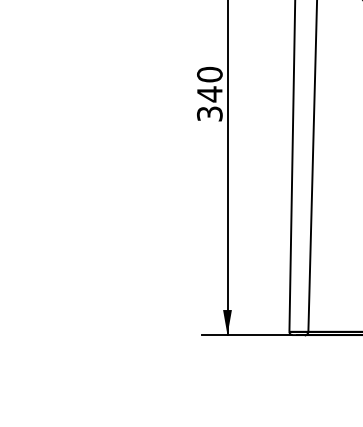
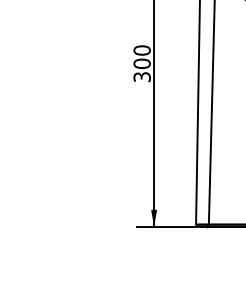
text: (208, 93) -> (141, 63), 340 -> 300

